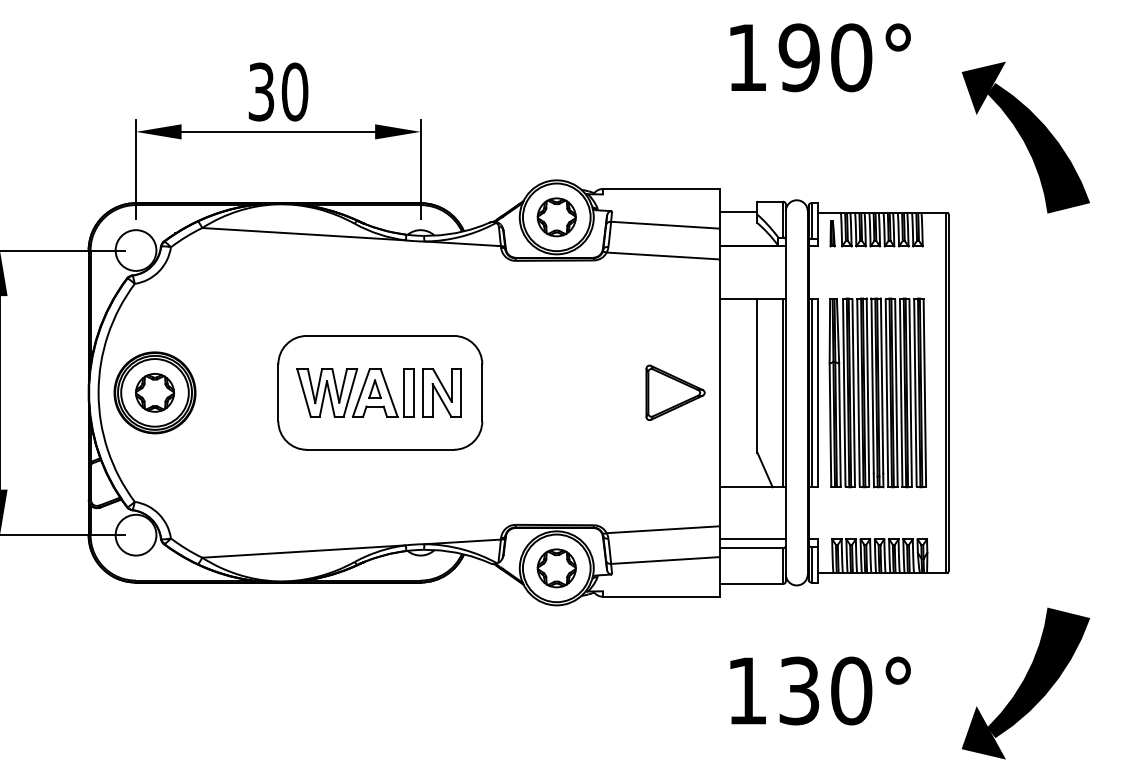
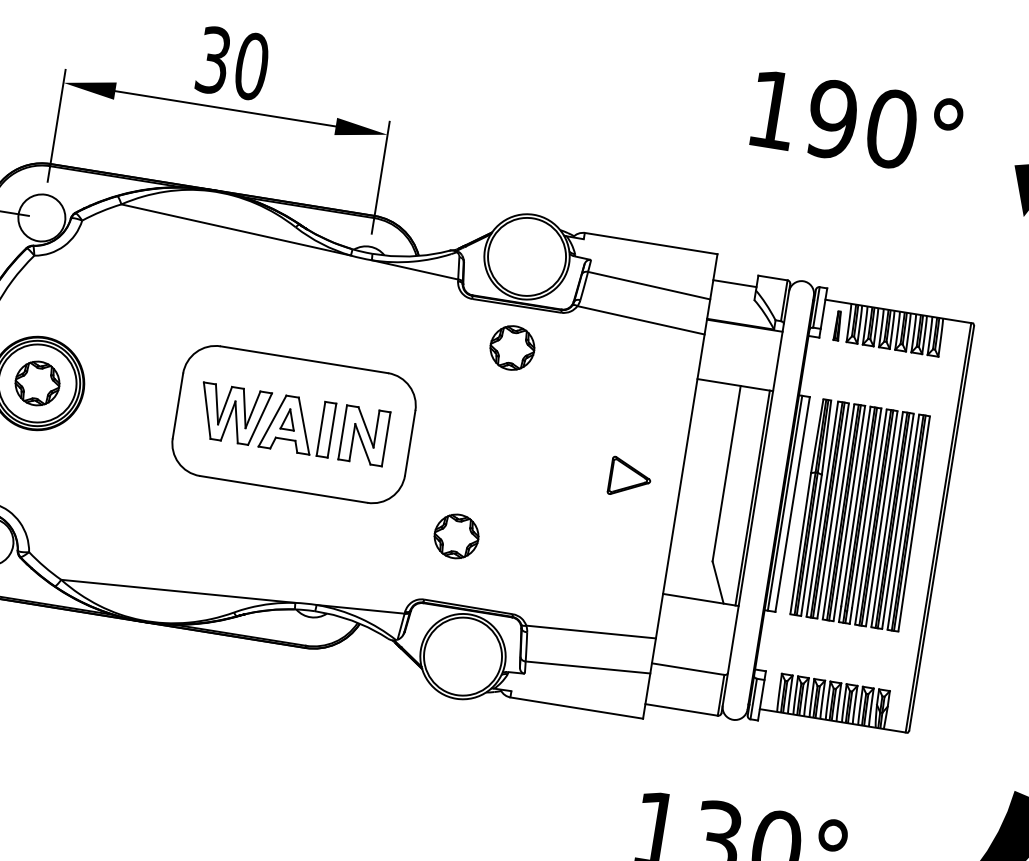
part: (556, 217) -> (512, 348), moved
part: (675, 392) -> (630, 478), size x0.6
line: (752, 539) -> (691, 659), removed
part: (556, 568) -> (456, 536), moved

